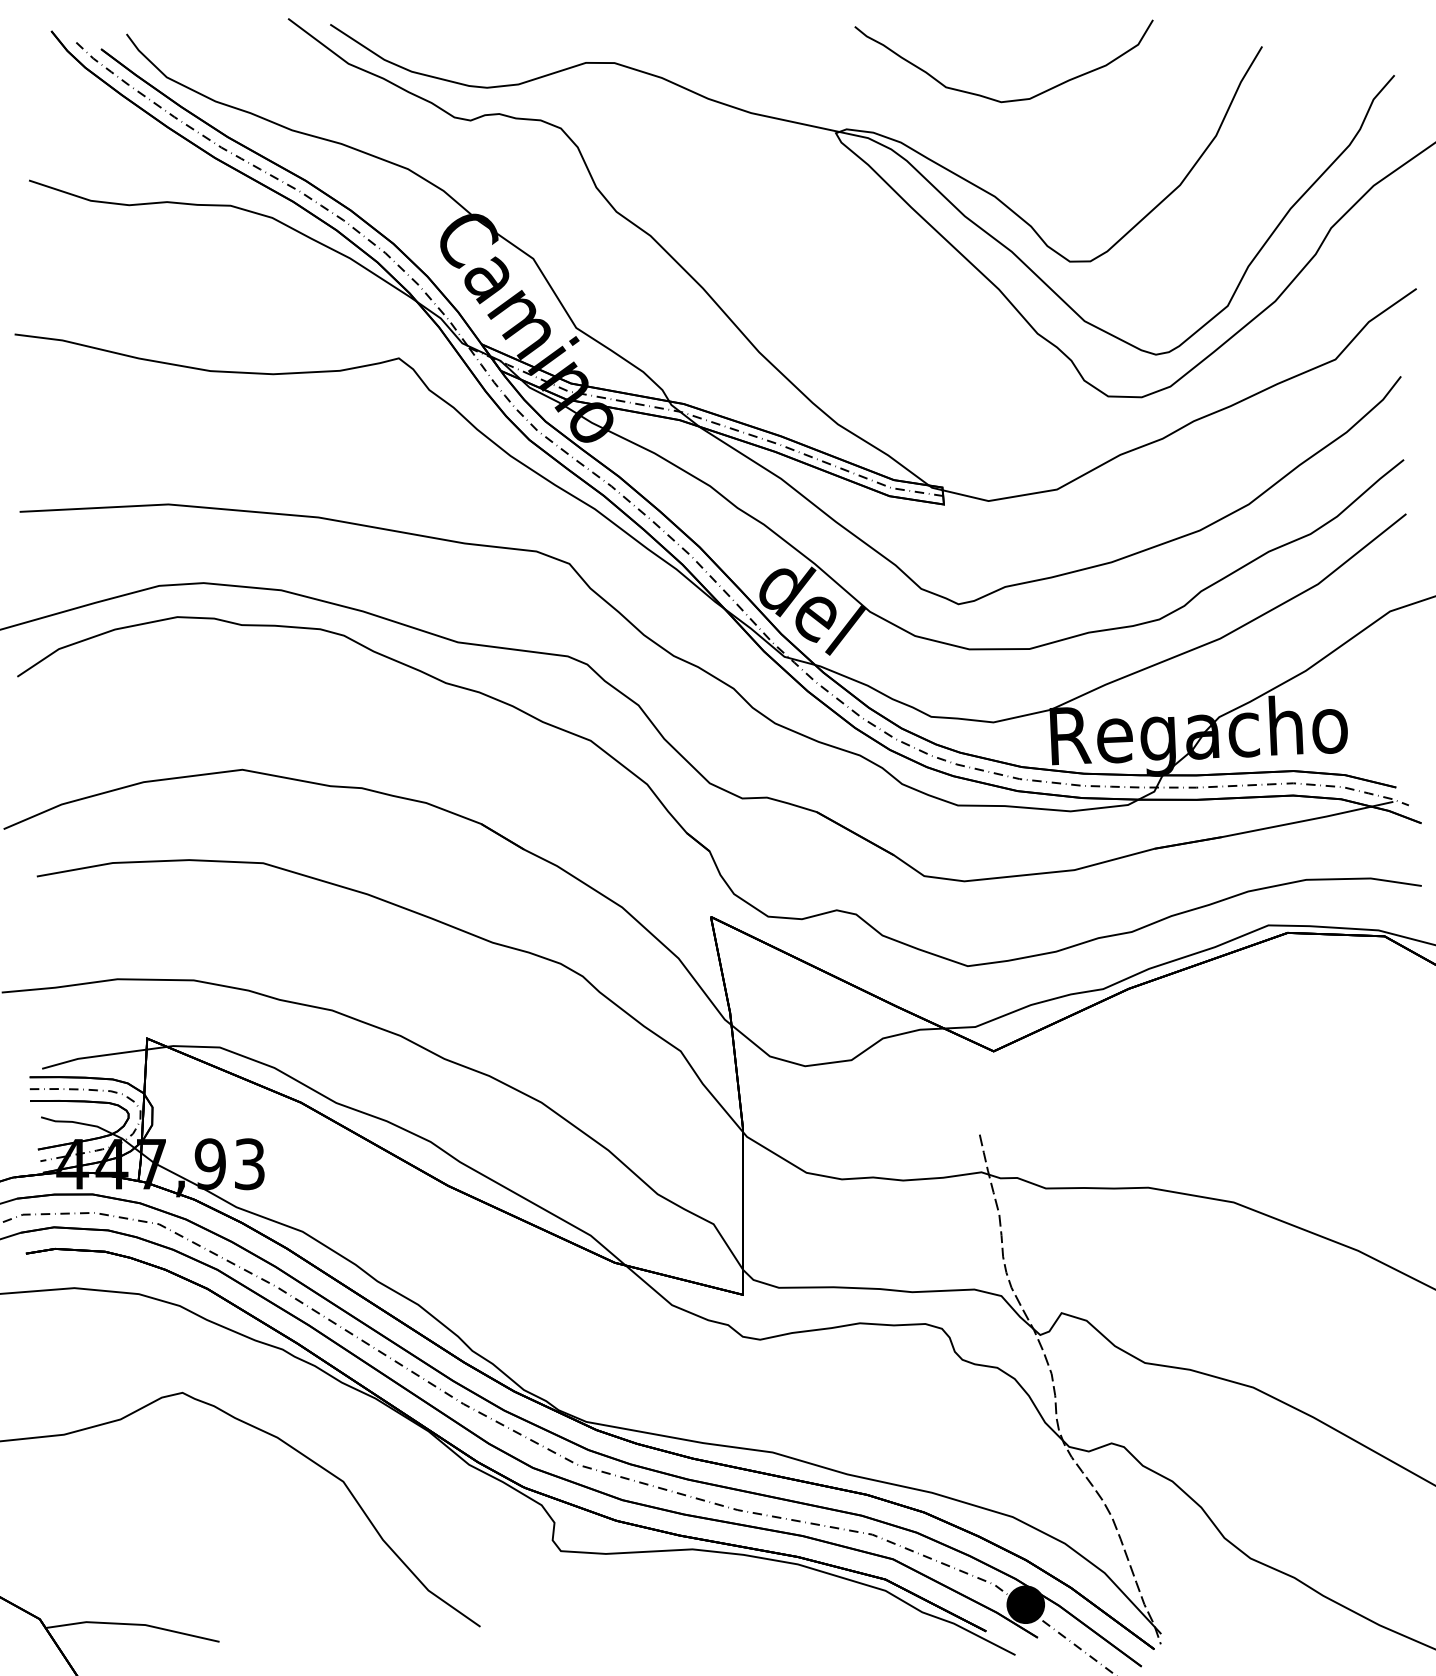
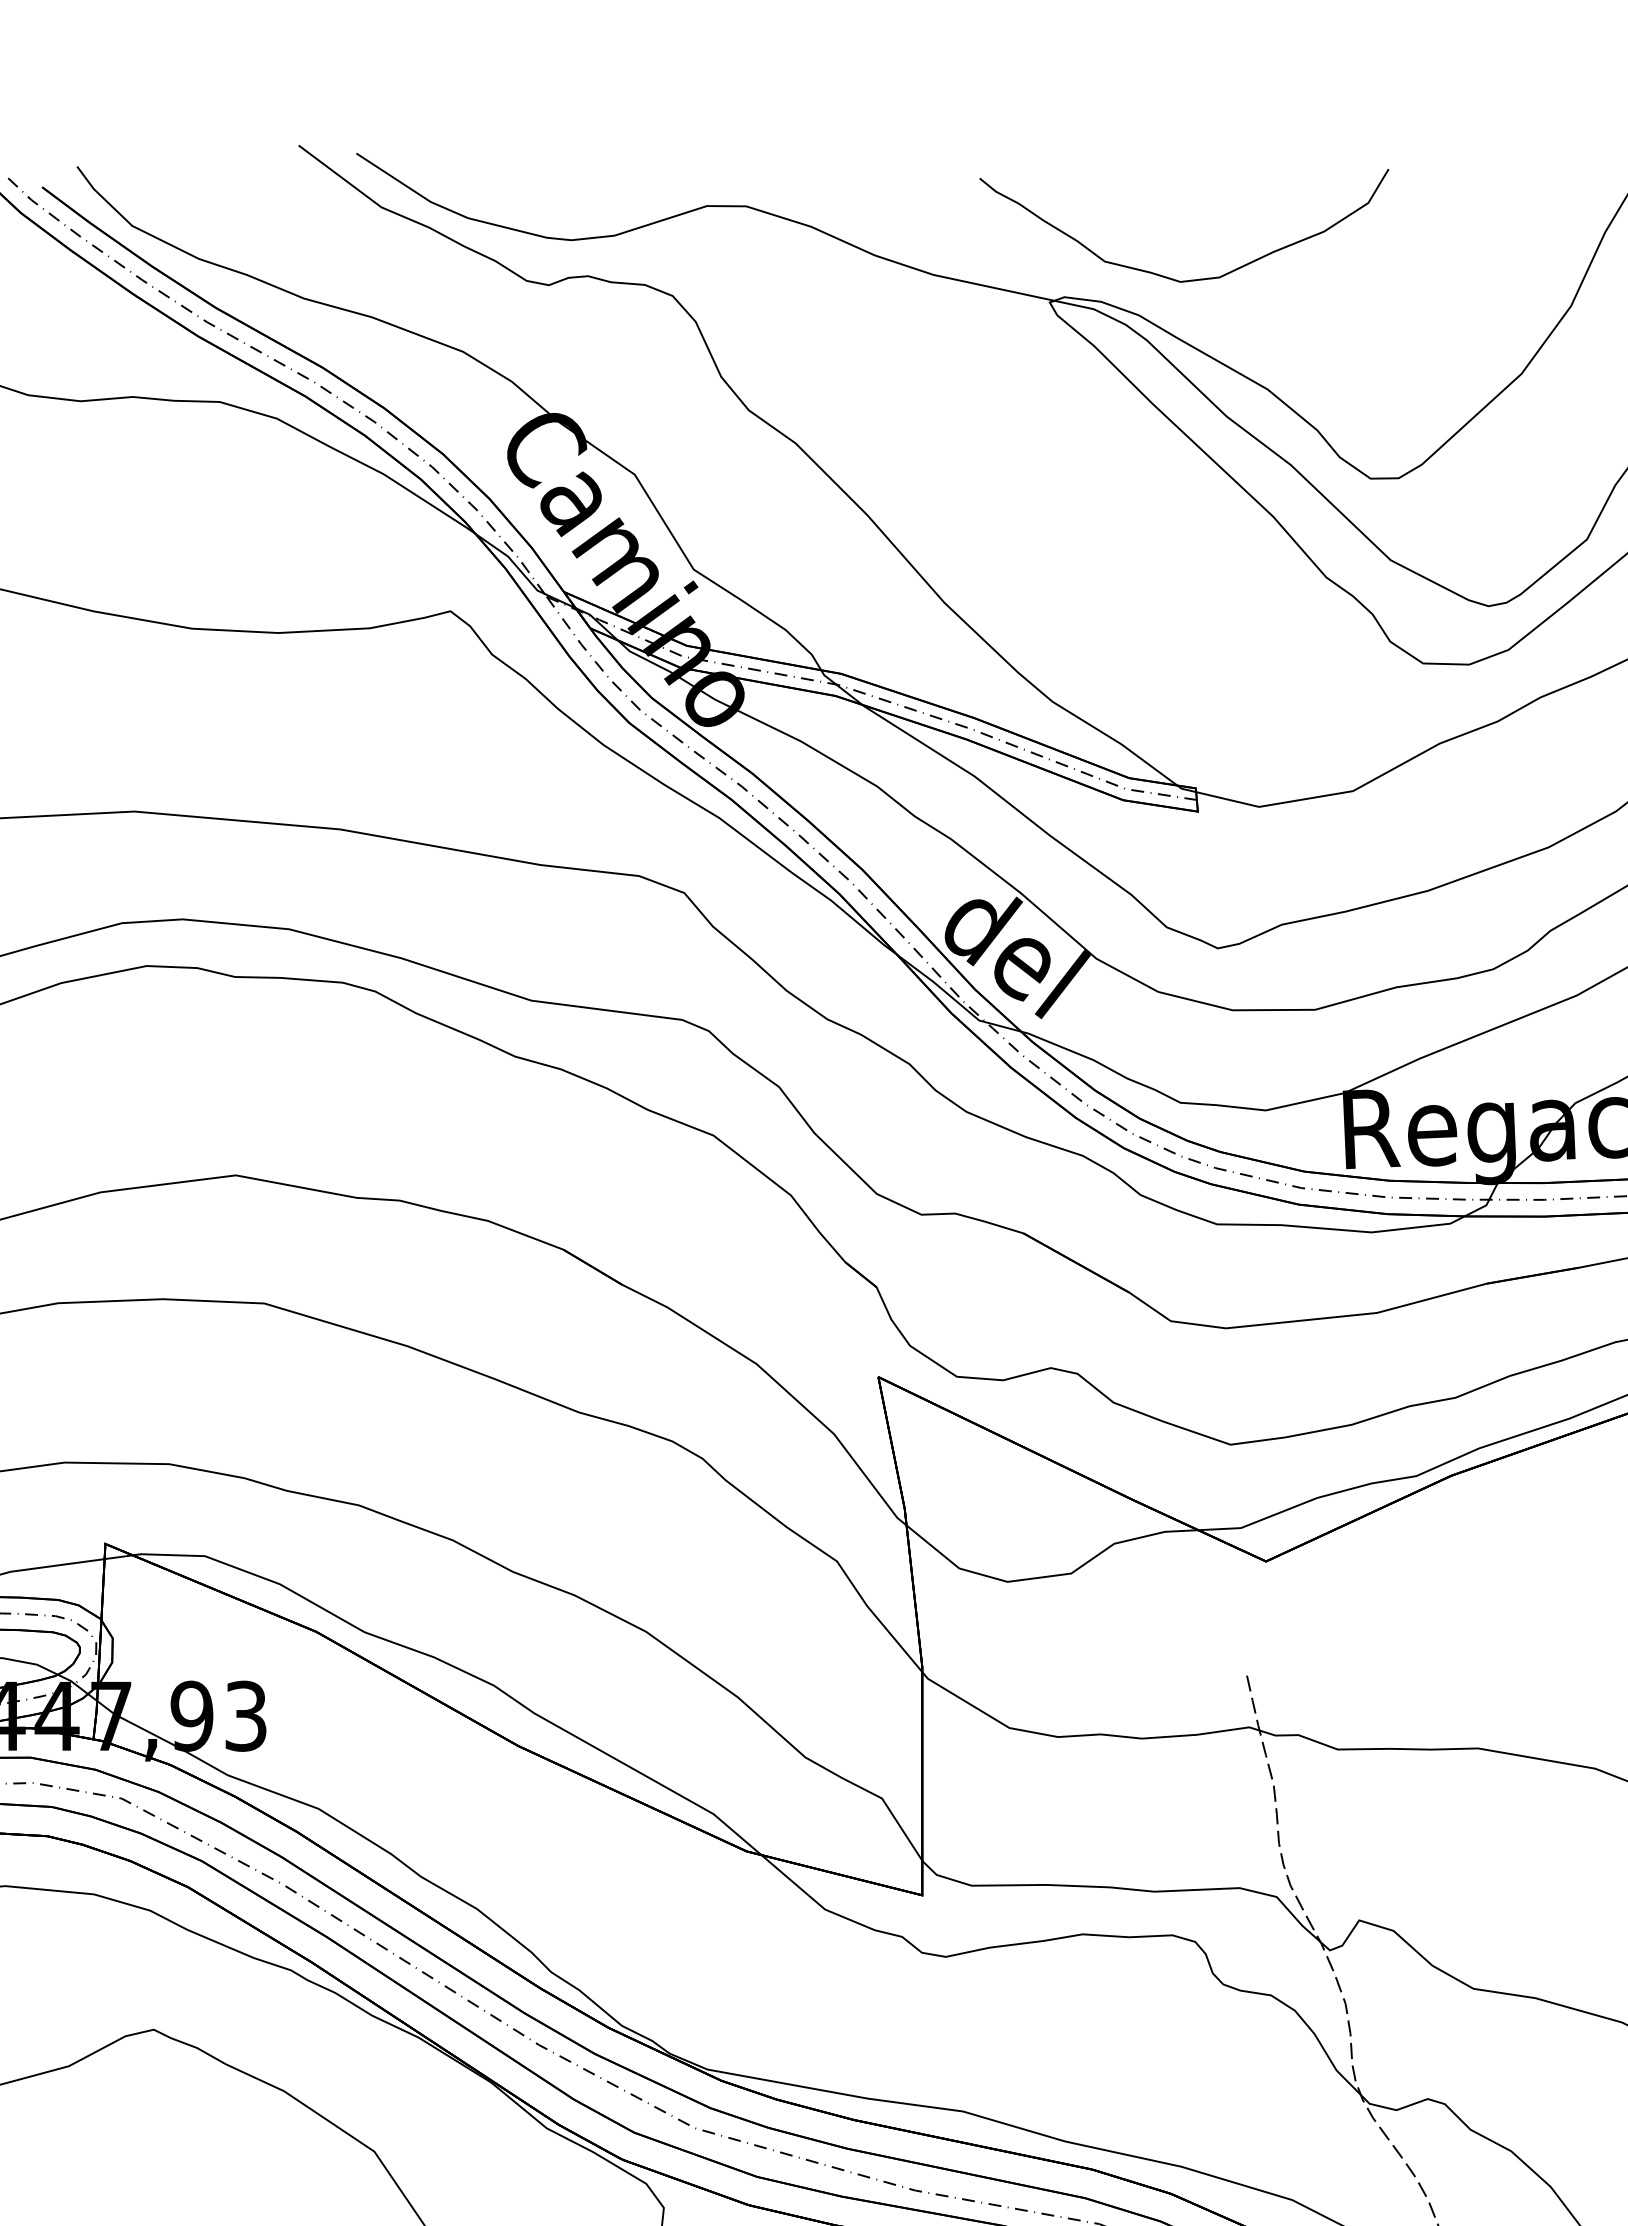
curve: (990, 97) -> (1165, 275), moved

